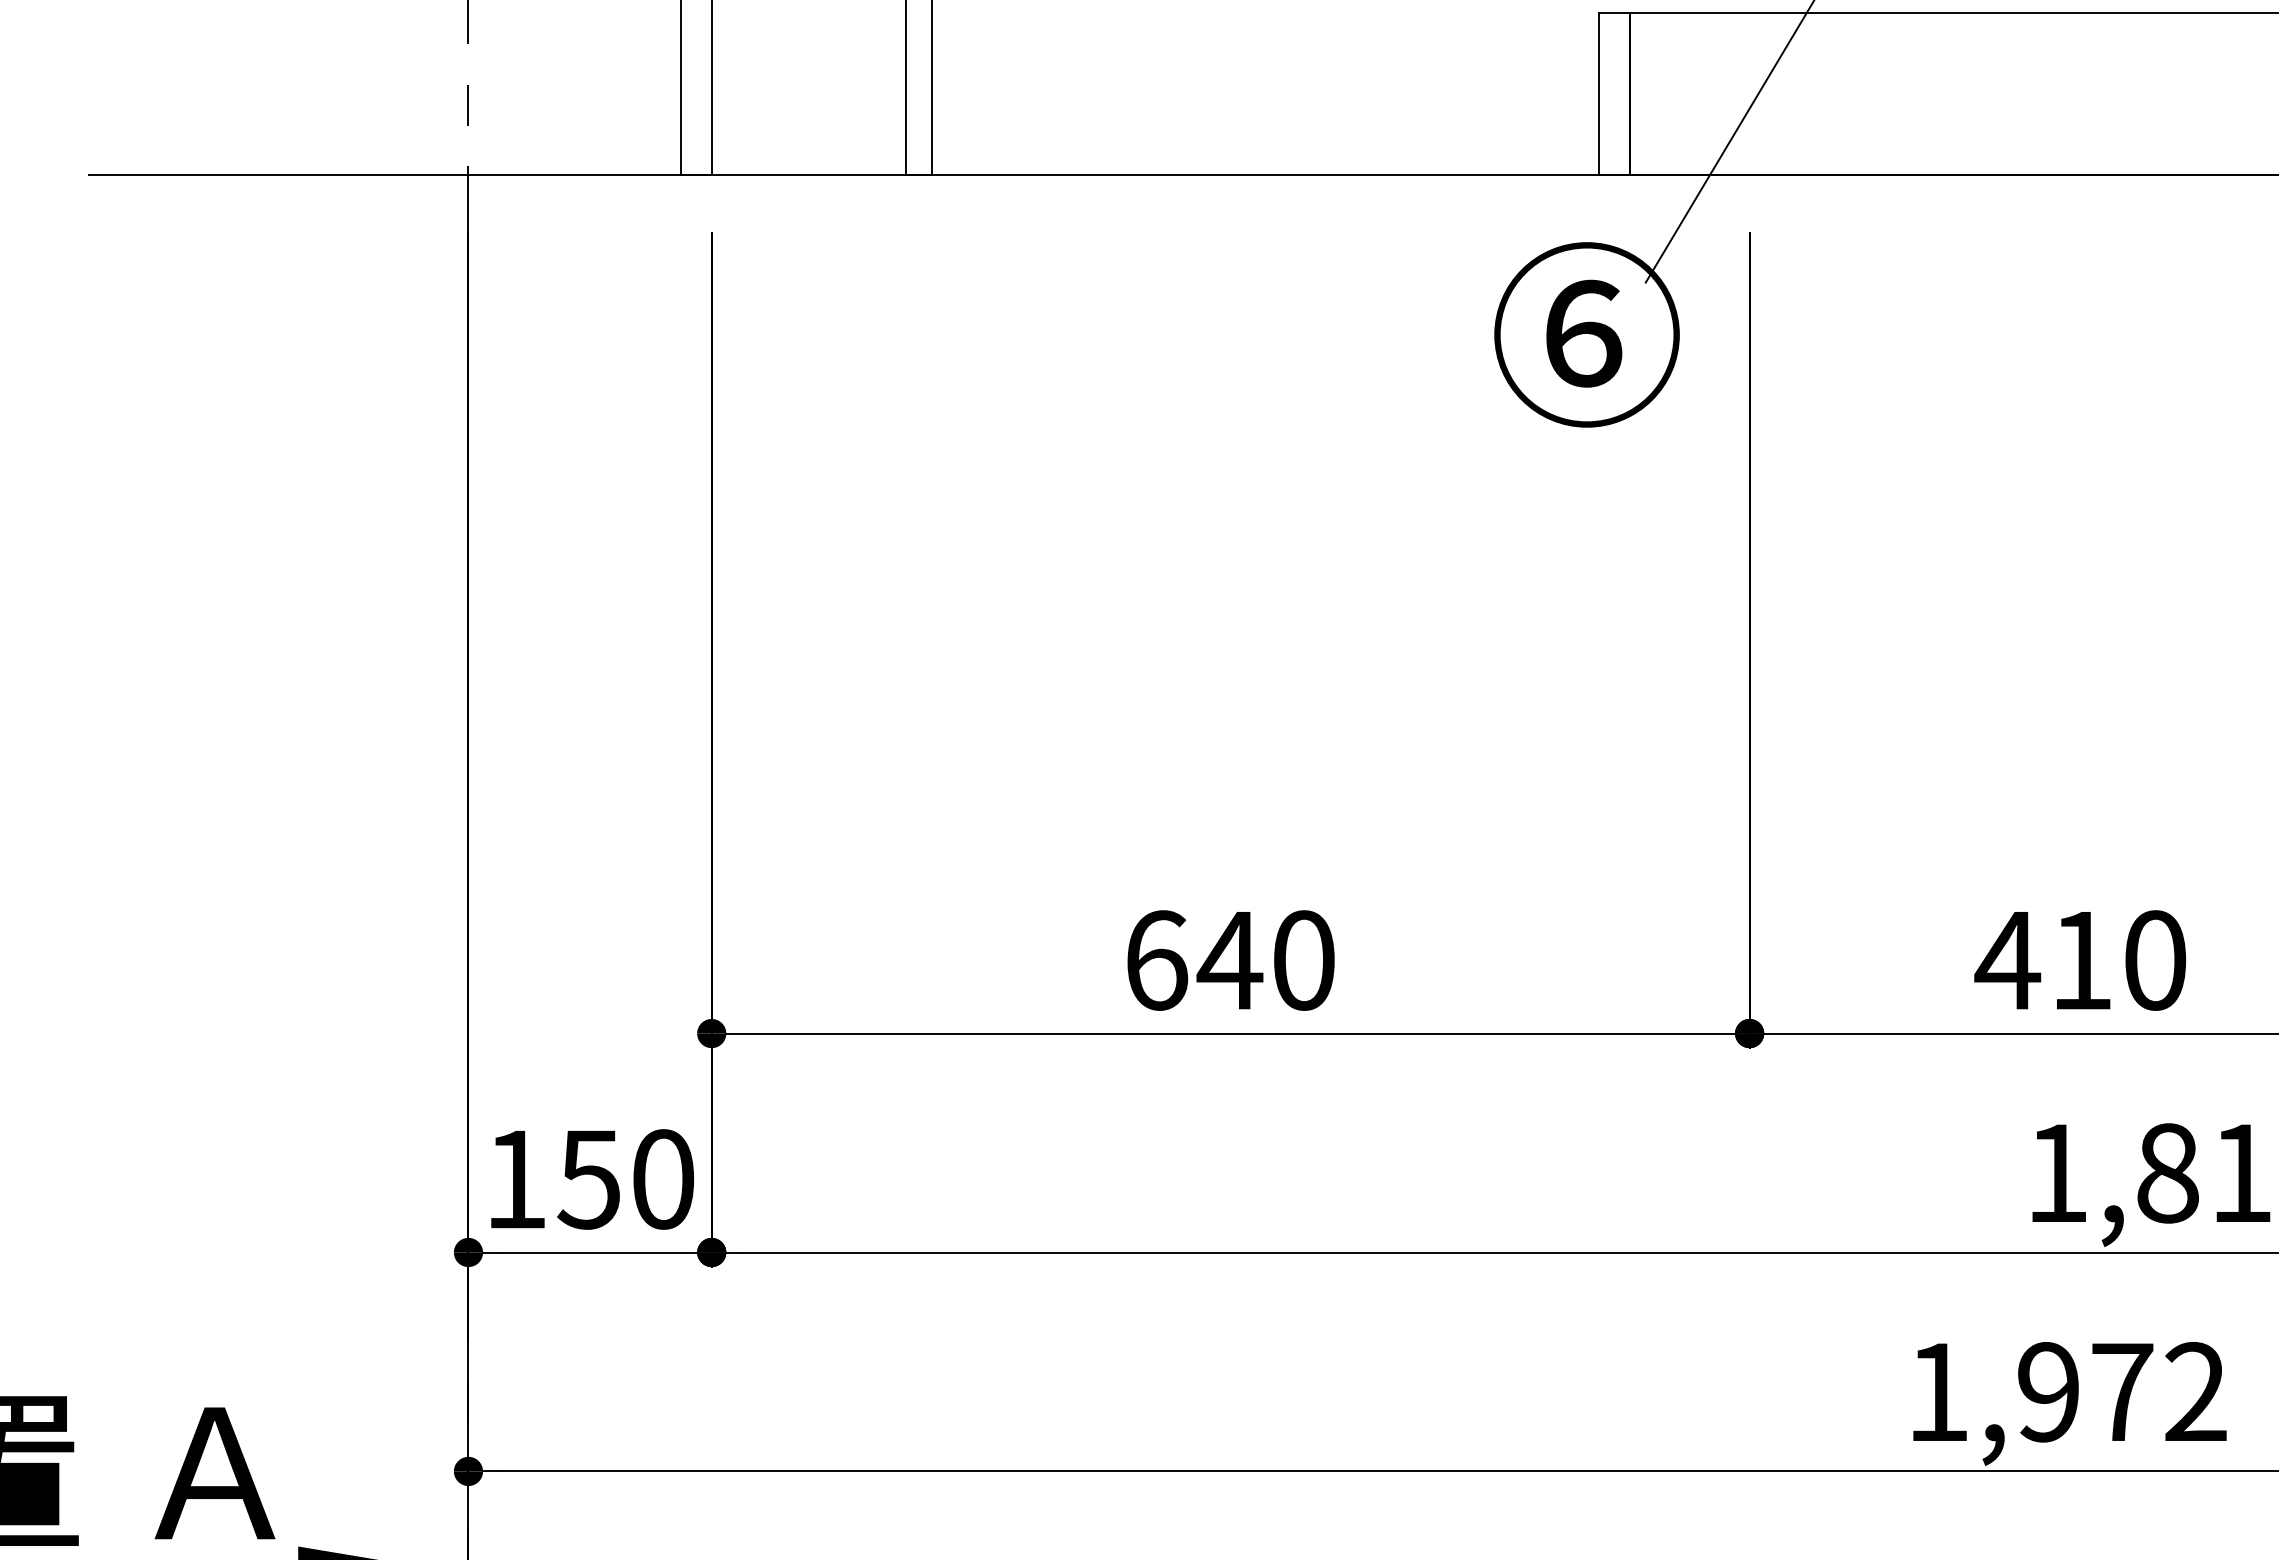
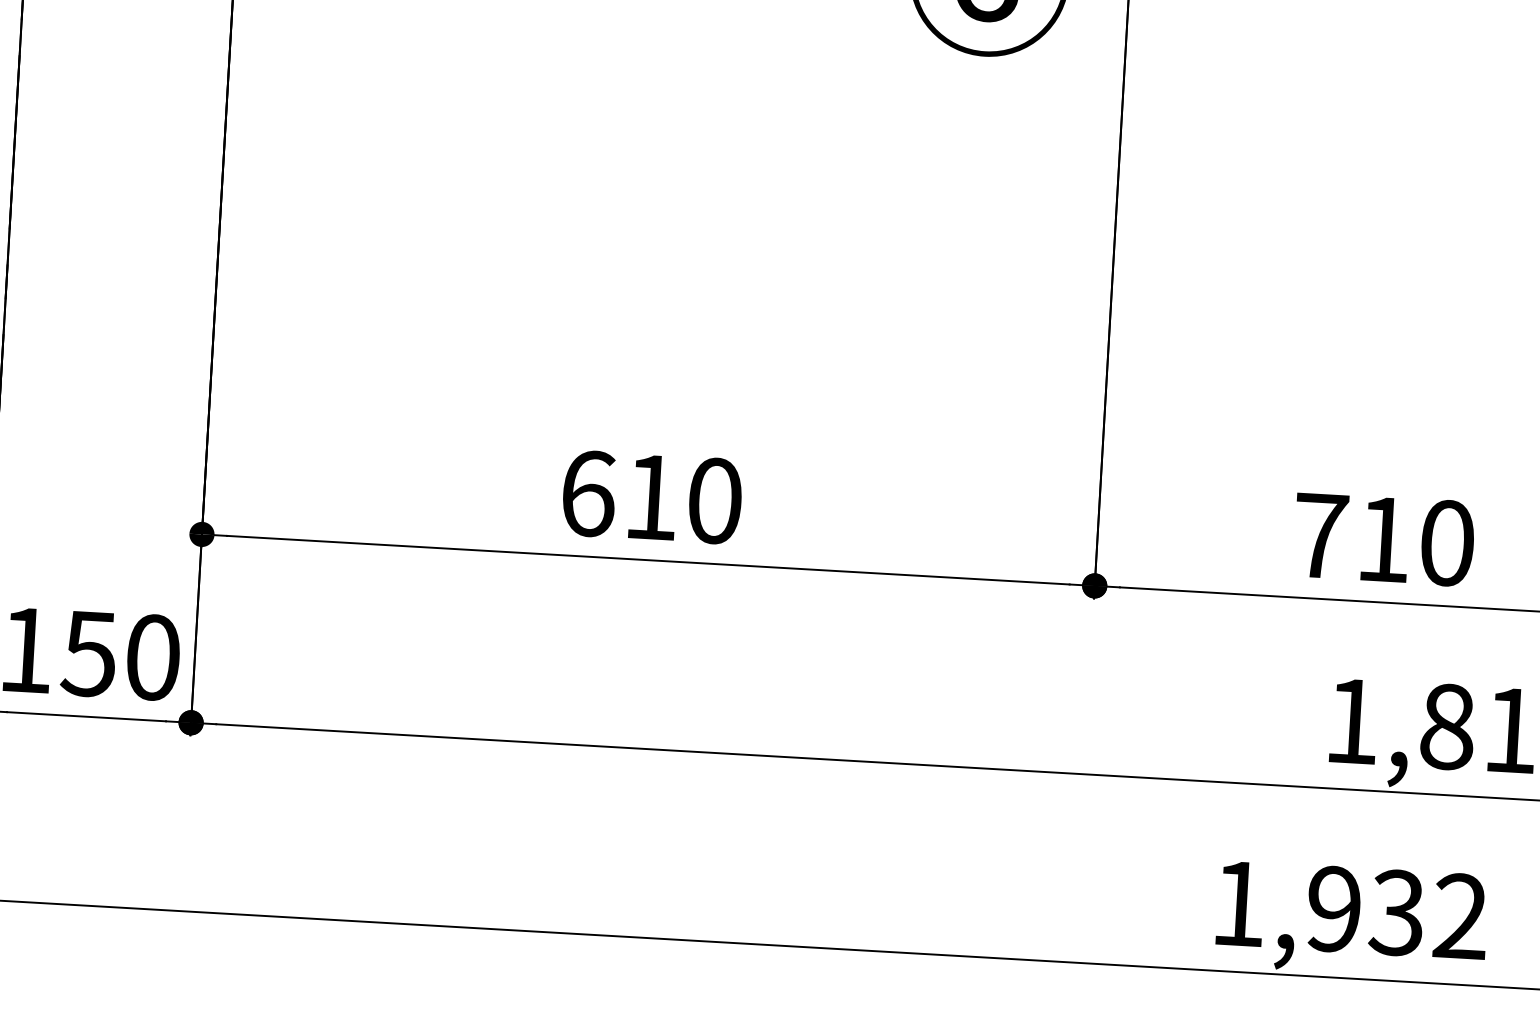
text: (1229, 960) -> (650, 497), 640 -> 610
text: (2007, 960) -> (1320, 535), 410 -> 710
text: (2121, 1392) -> (1396, 913), 1,972 -> 1,932

